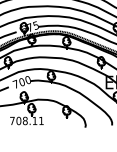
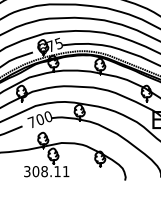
text: (12, 120) -> (27, 171), 708.11 -> 308.11

